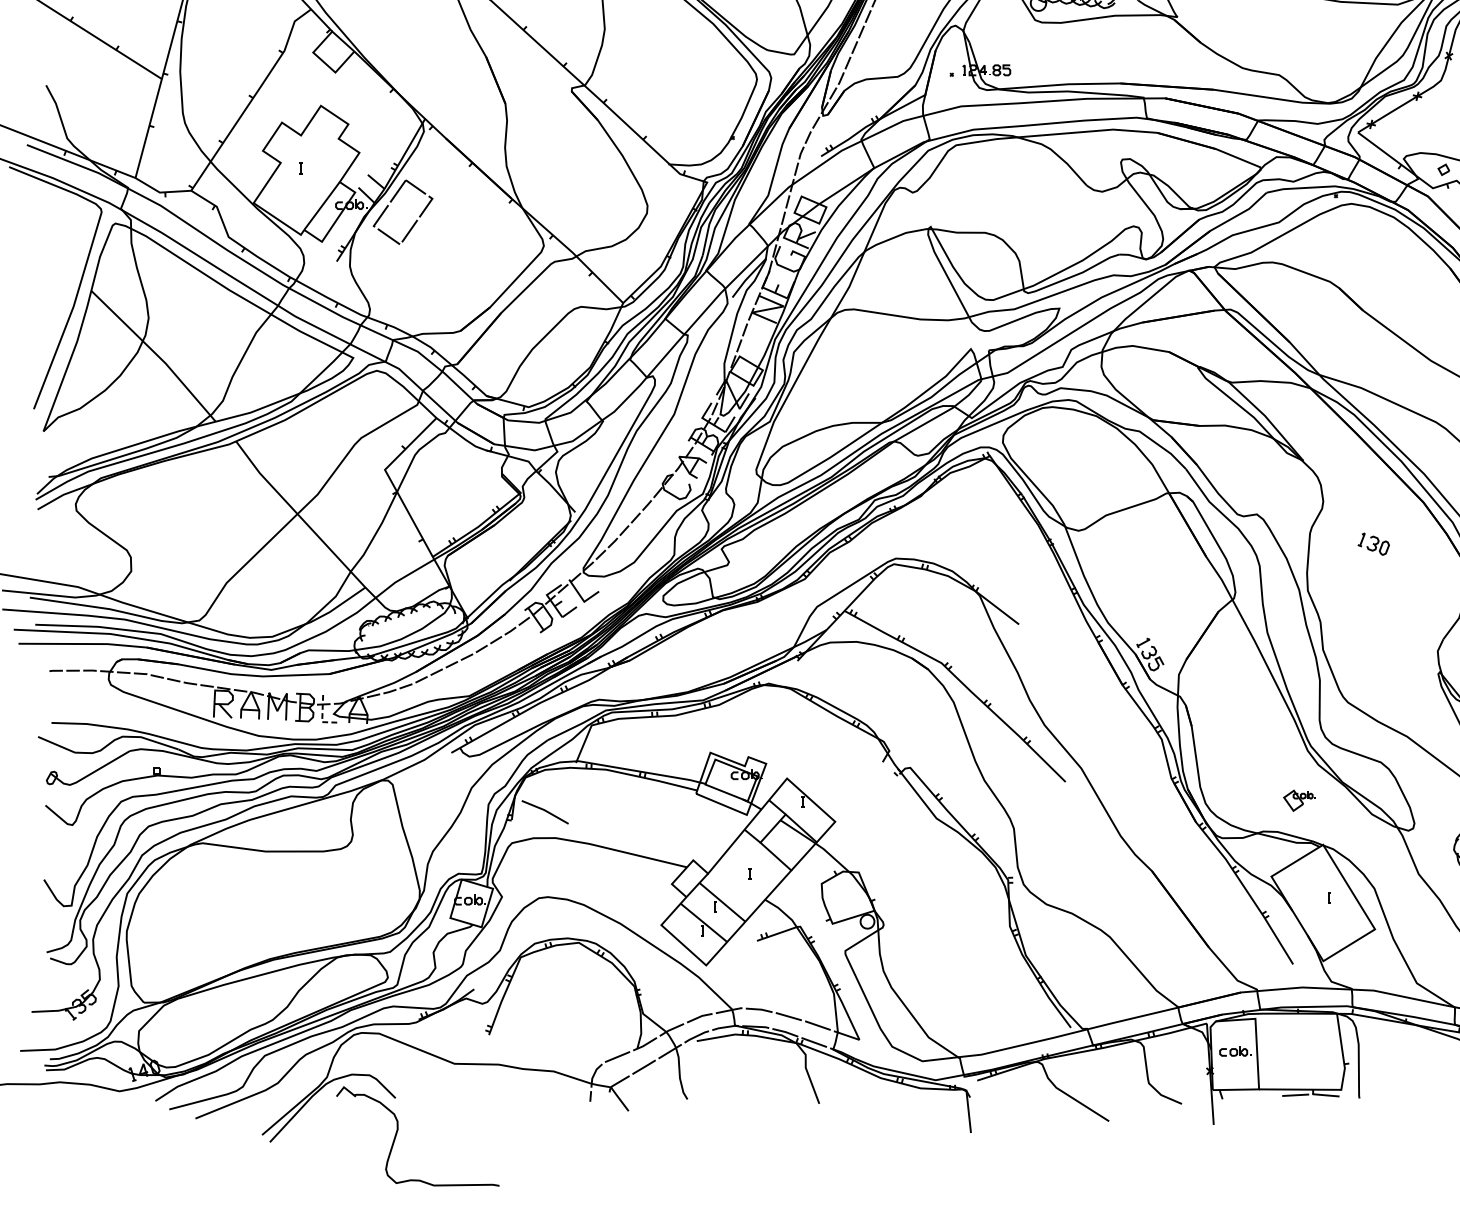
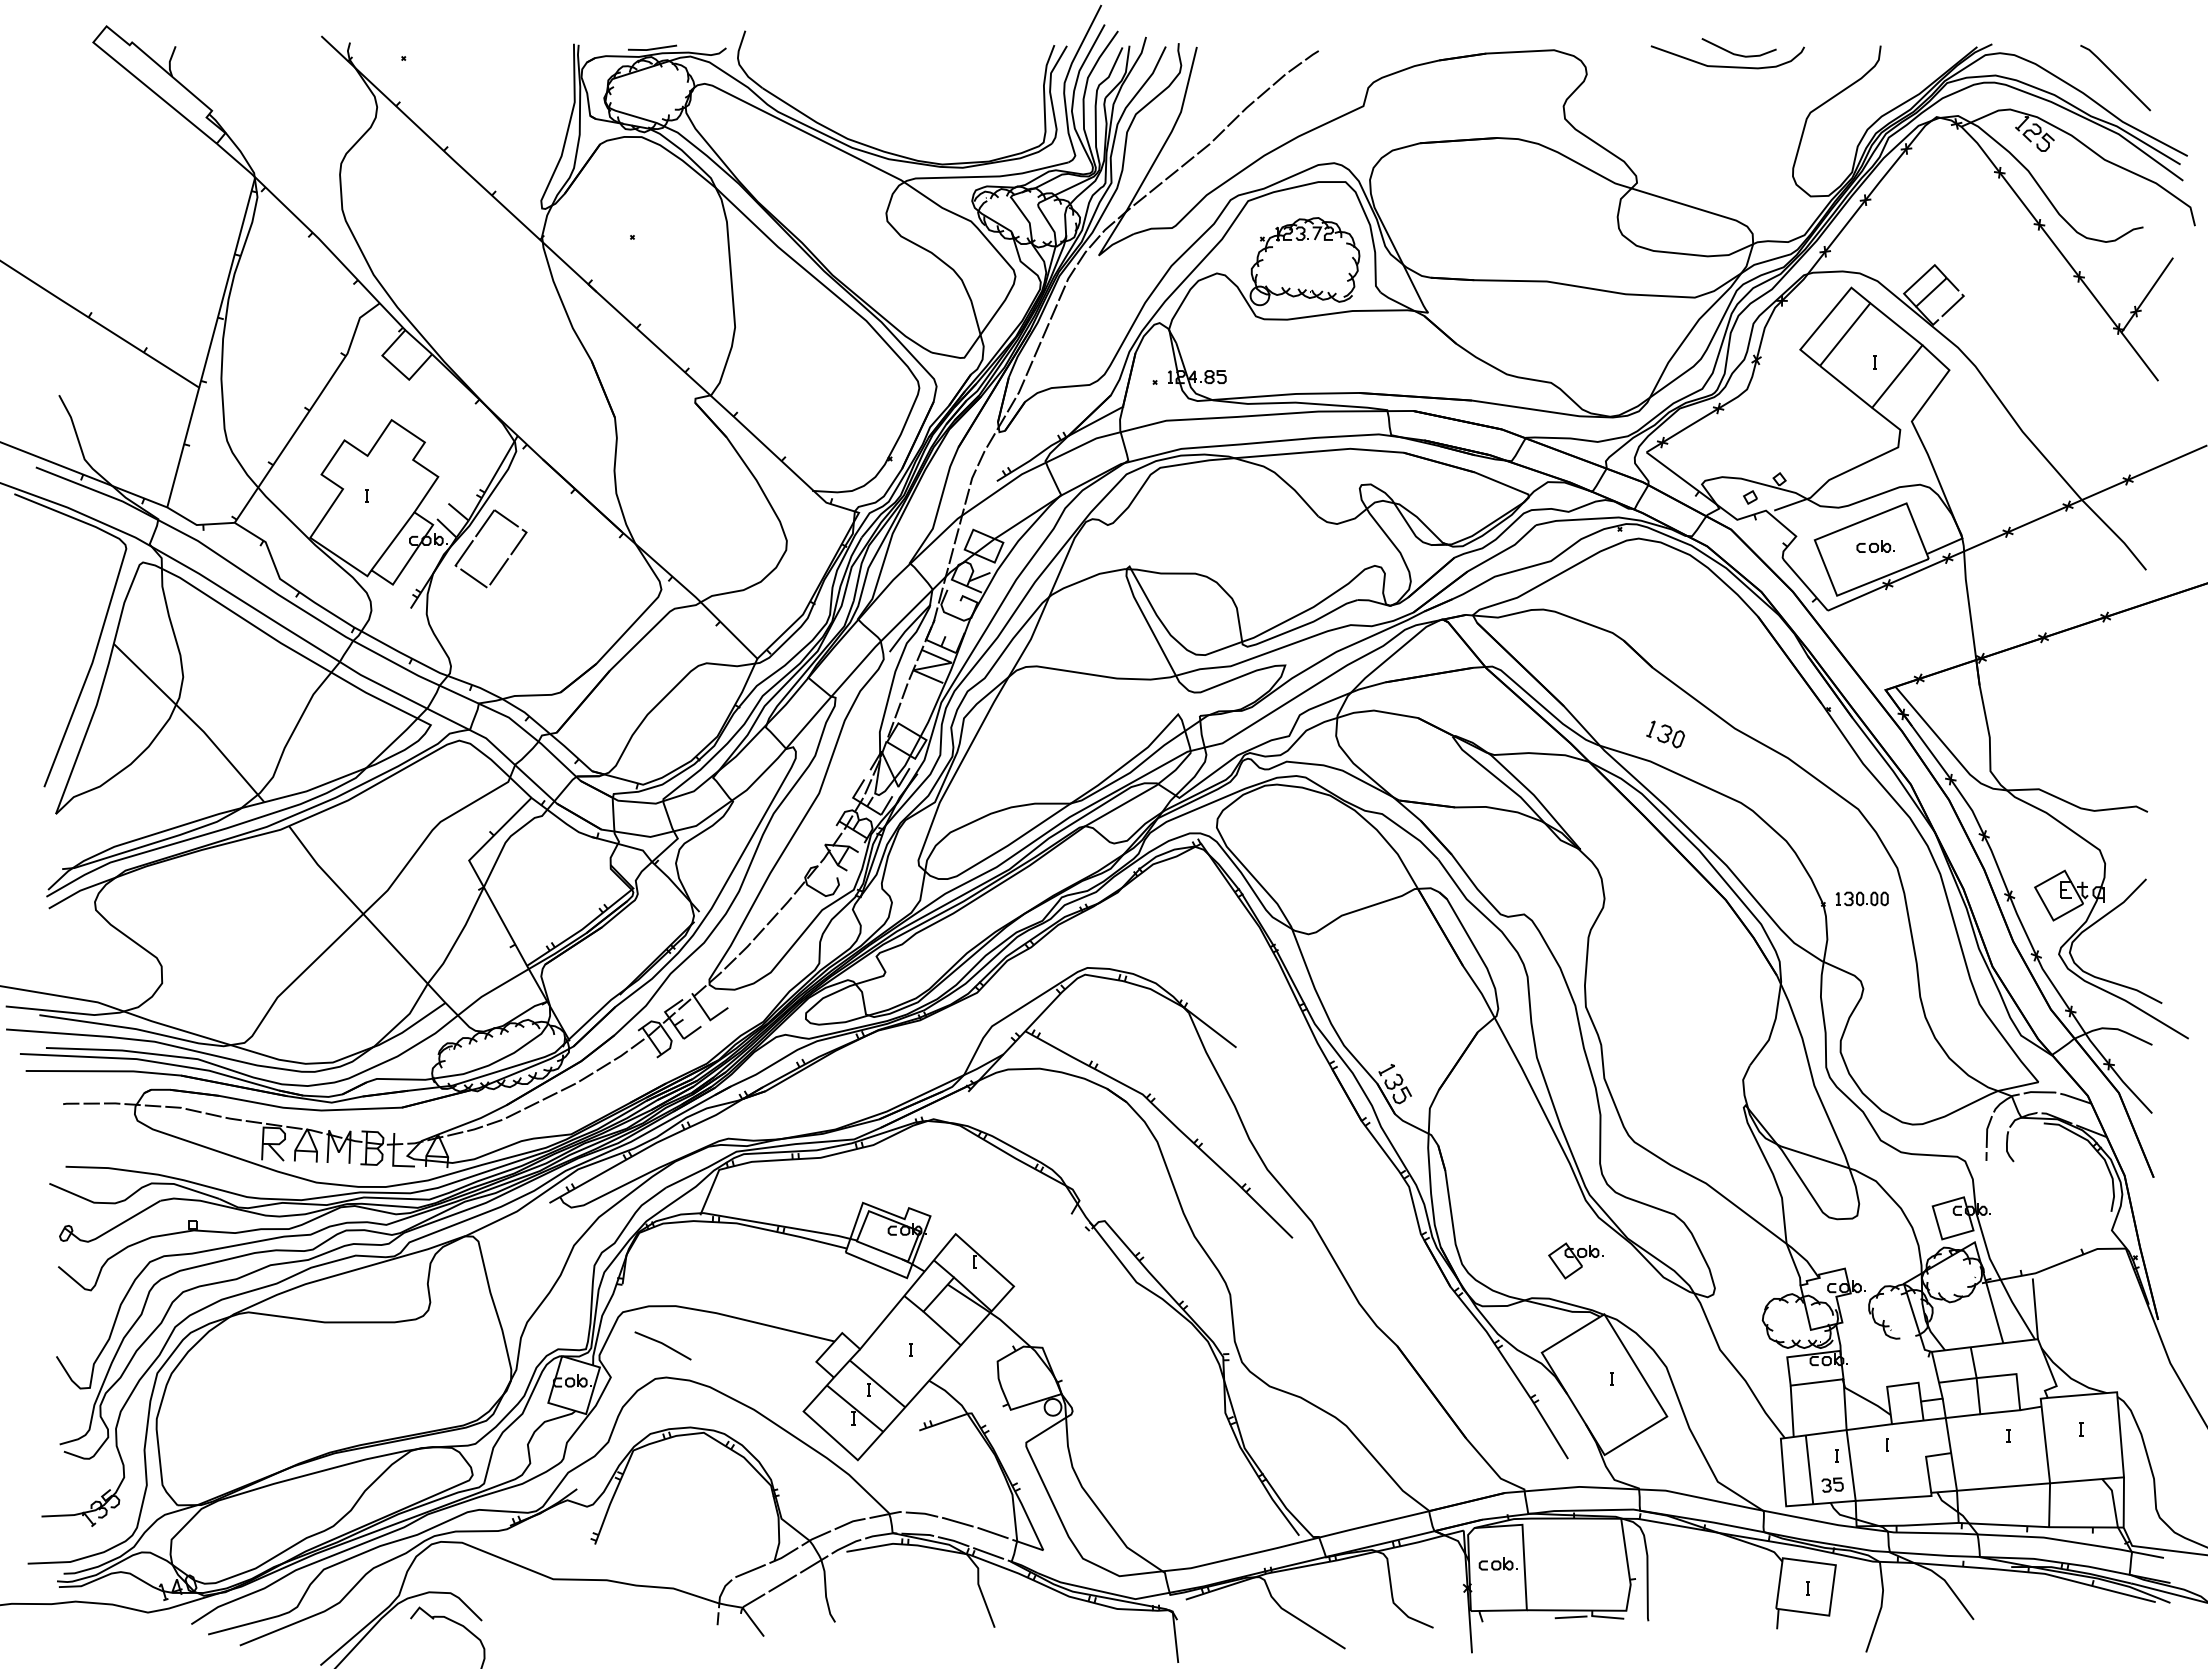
part: (1373, 544) -> (1665, 734), moved
line: (322, 716) -> (393, 1159), dashed -> solid
part: (1299, 800) -> (1575, 1260), size x1.43
line: (544, 811) -> (662, 1344), moved

